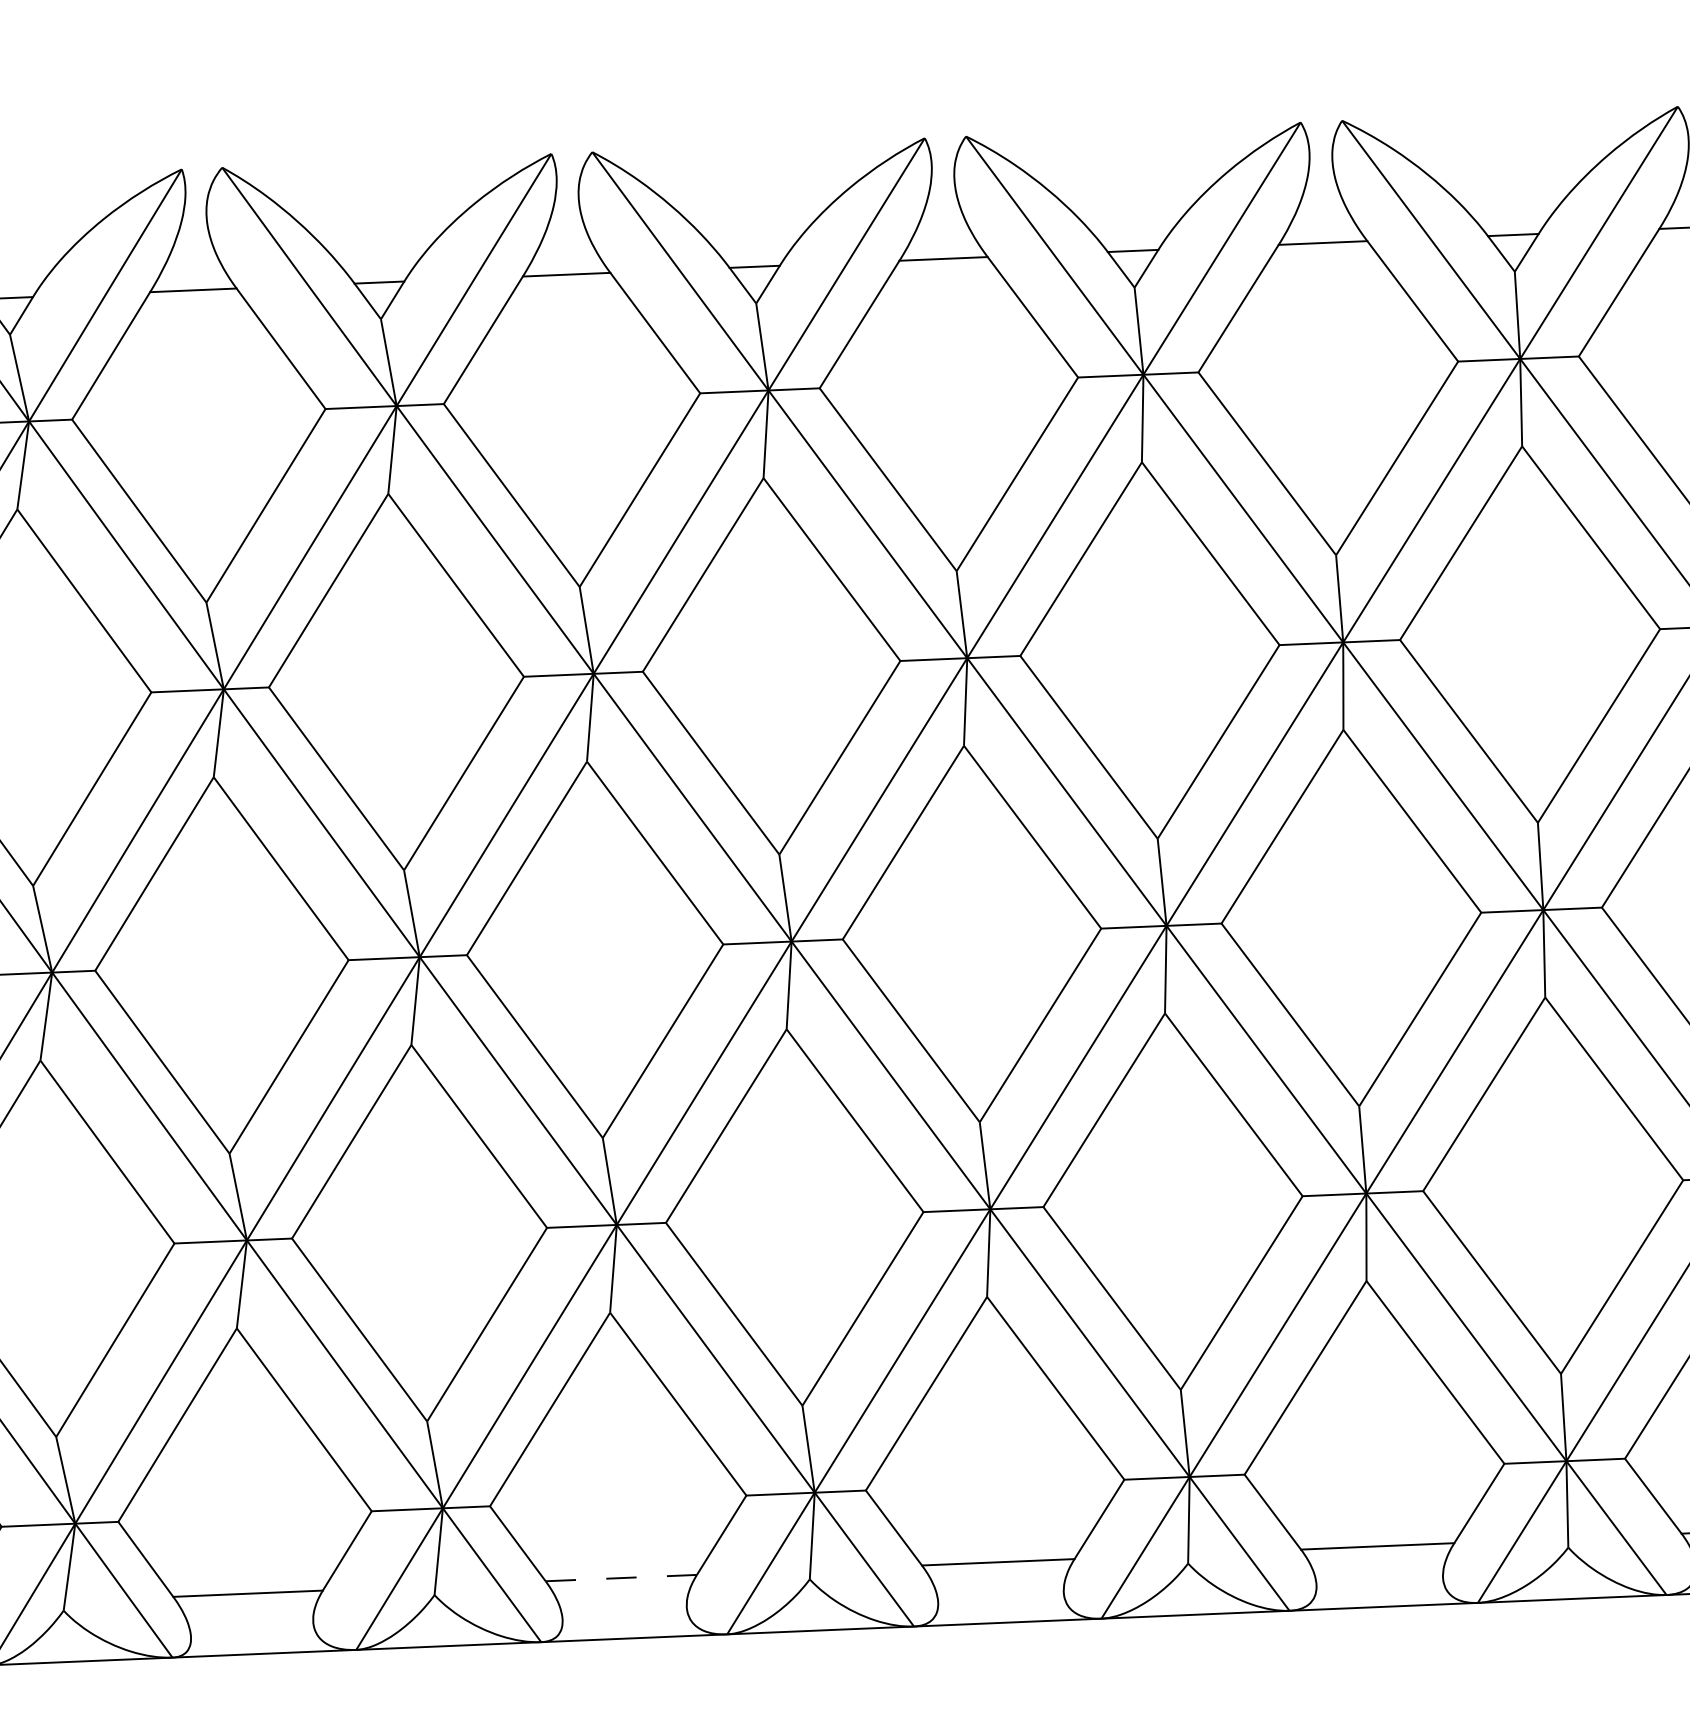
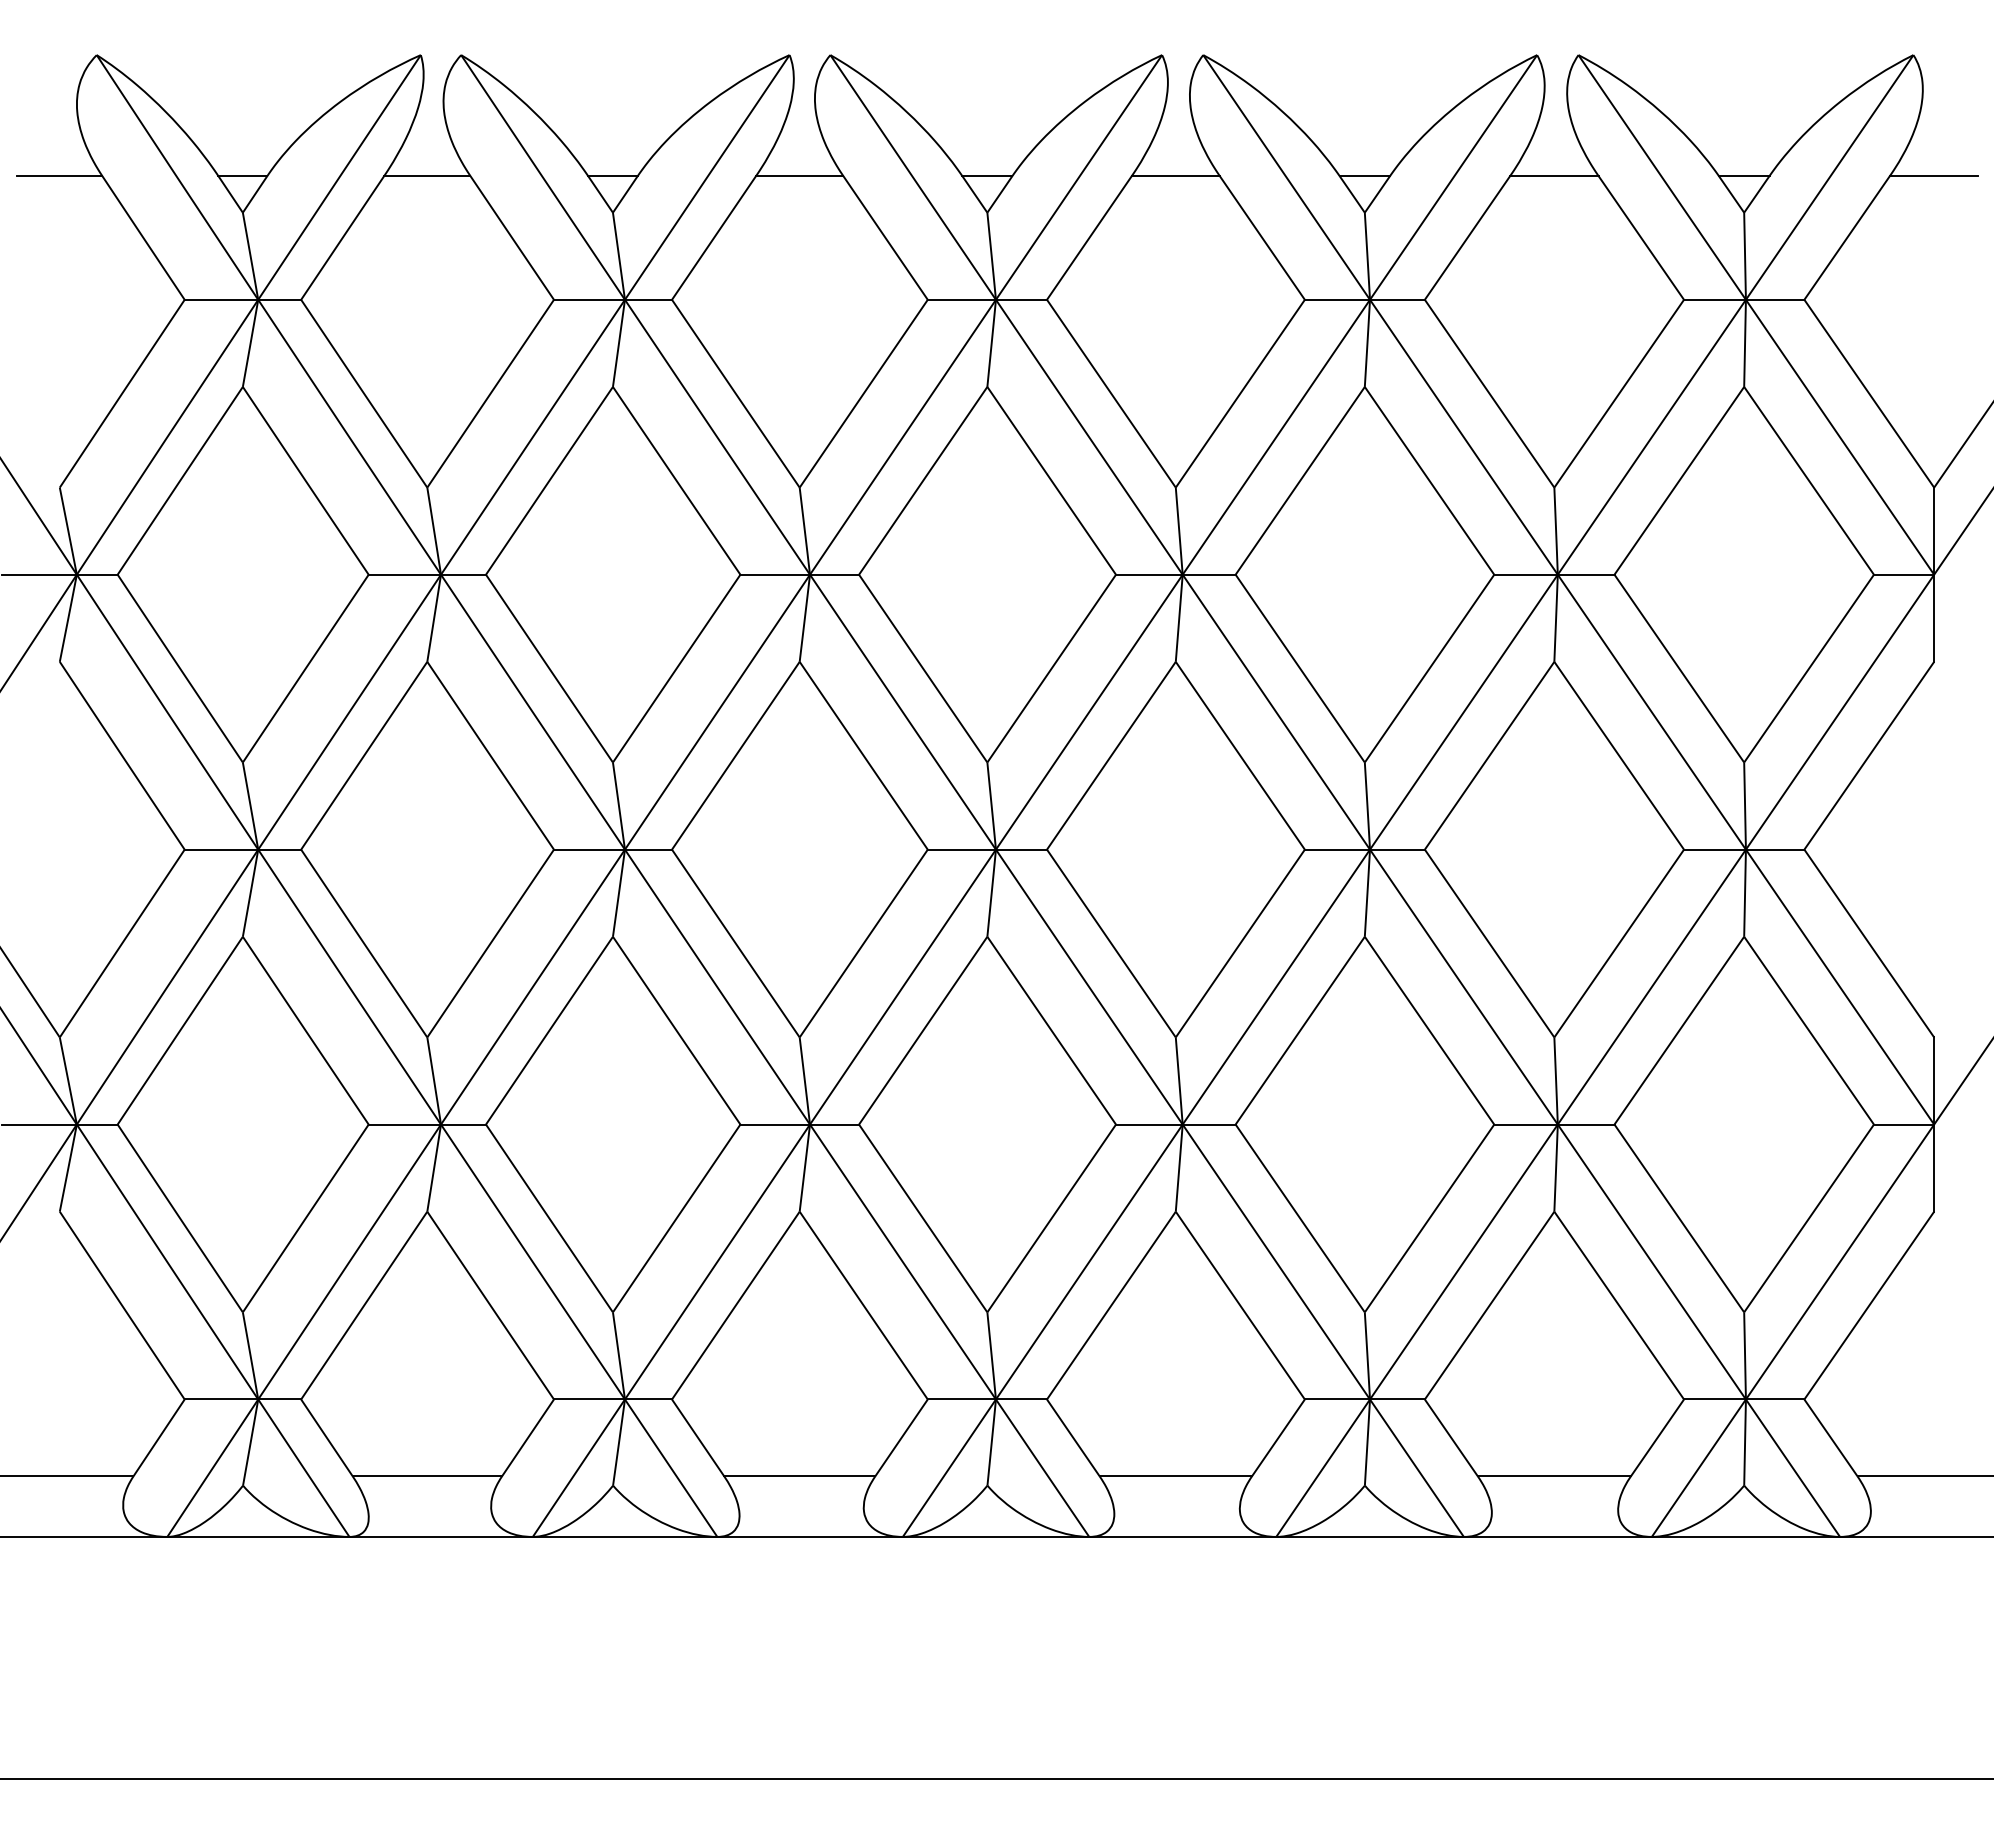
line: (622, 1578) -> (800, 1476), dashed -> solid

